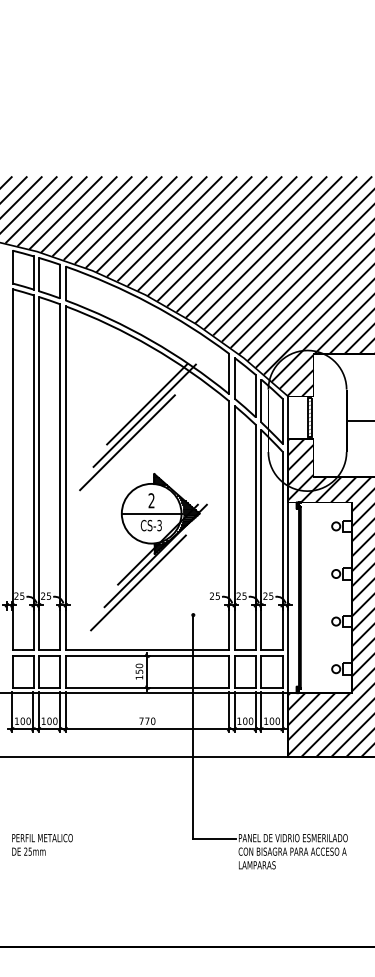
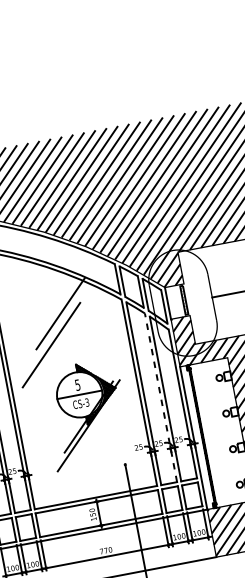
line: (144, 415) -> (60, 322), removed
text: (151, 500) -> (77, 384), 2 -> 5
line: (255, 537) -> (160, 397), solid -> dashed
line: (138, 582) -> (79, 448), removed

